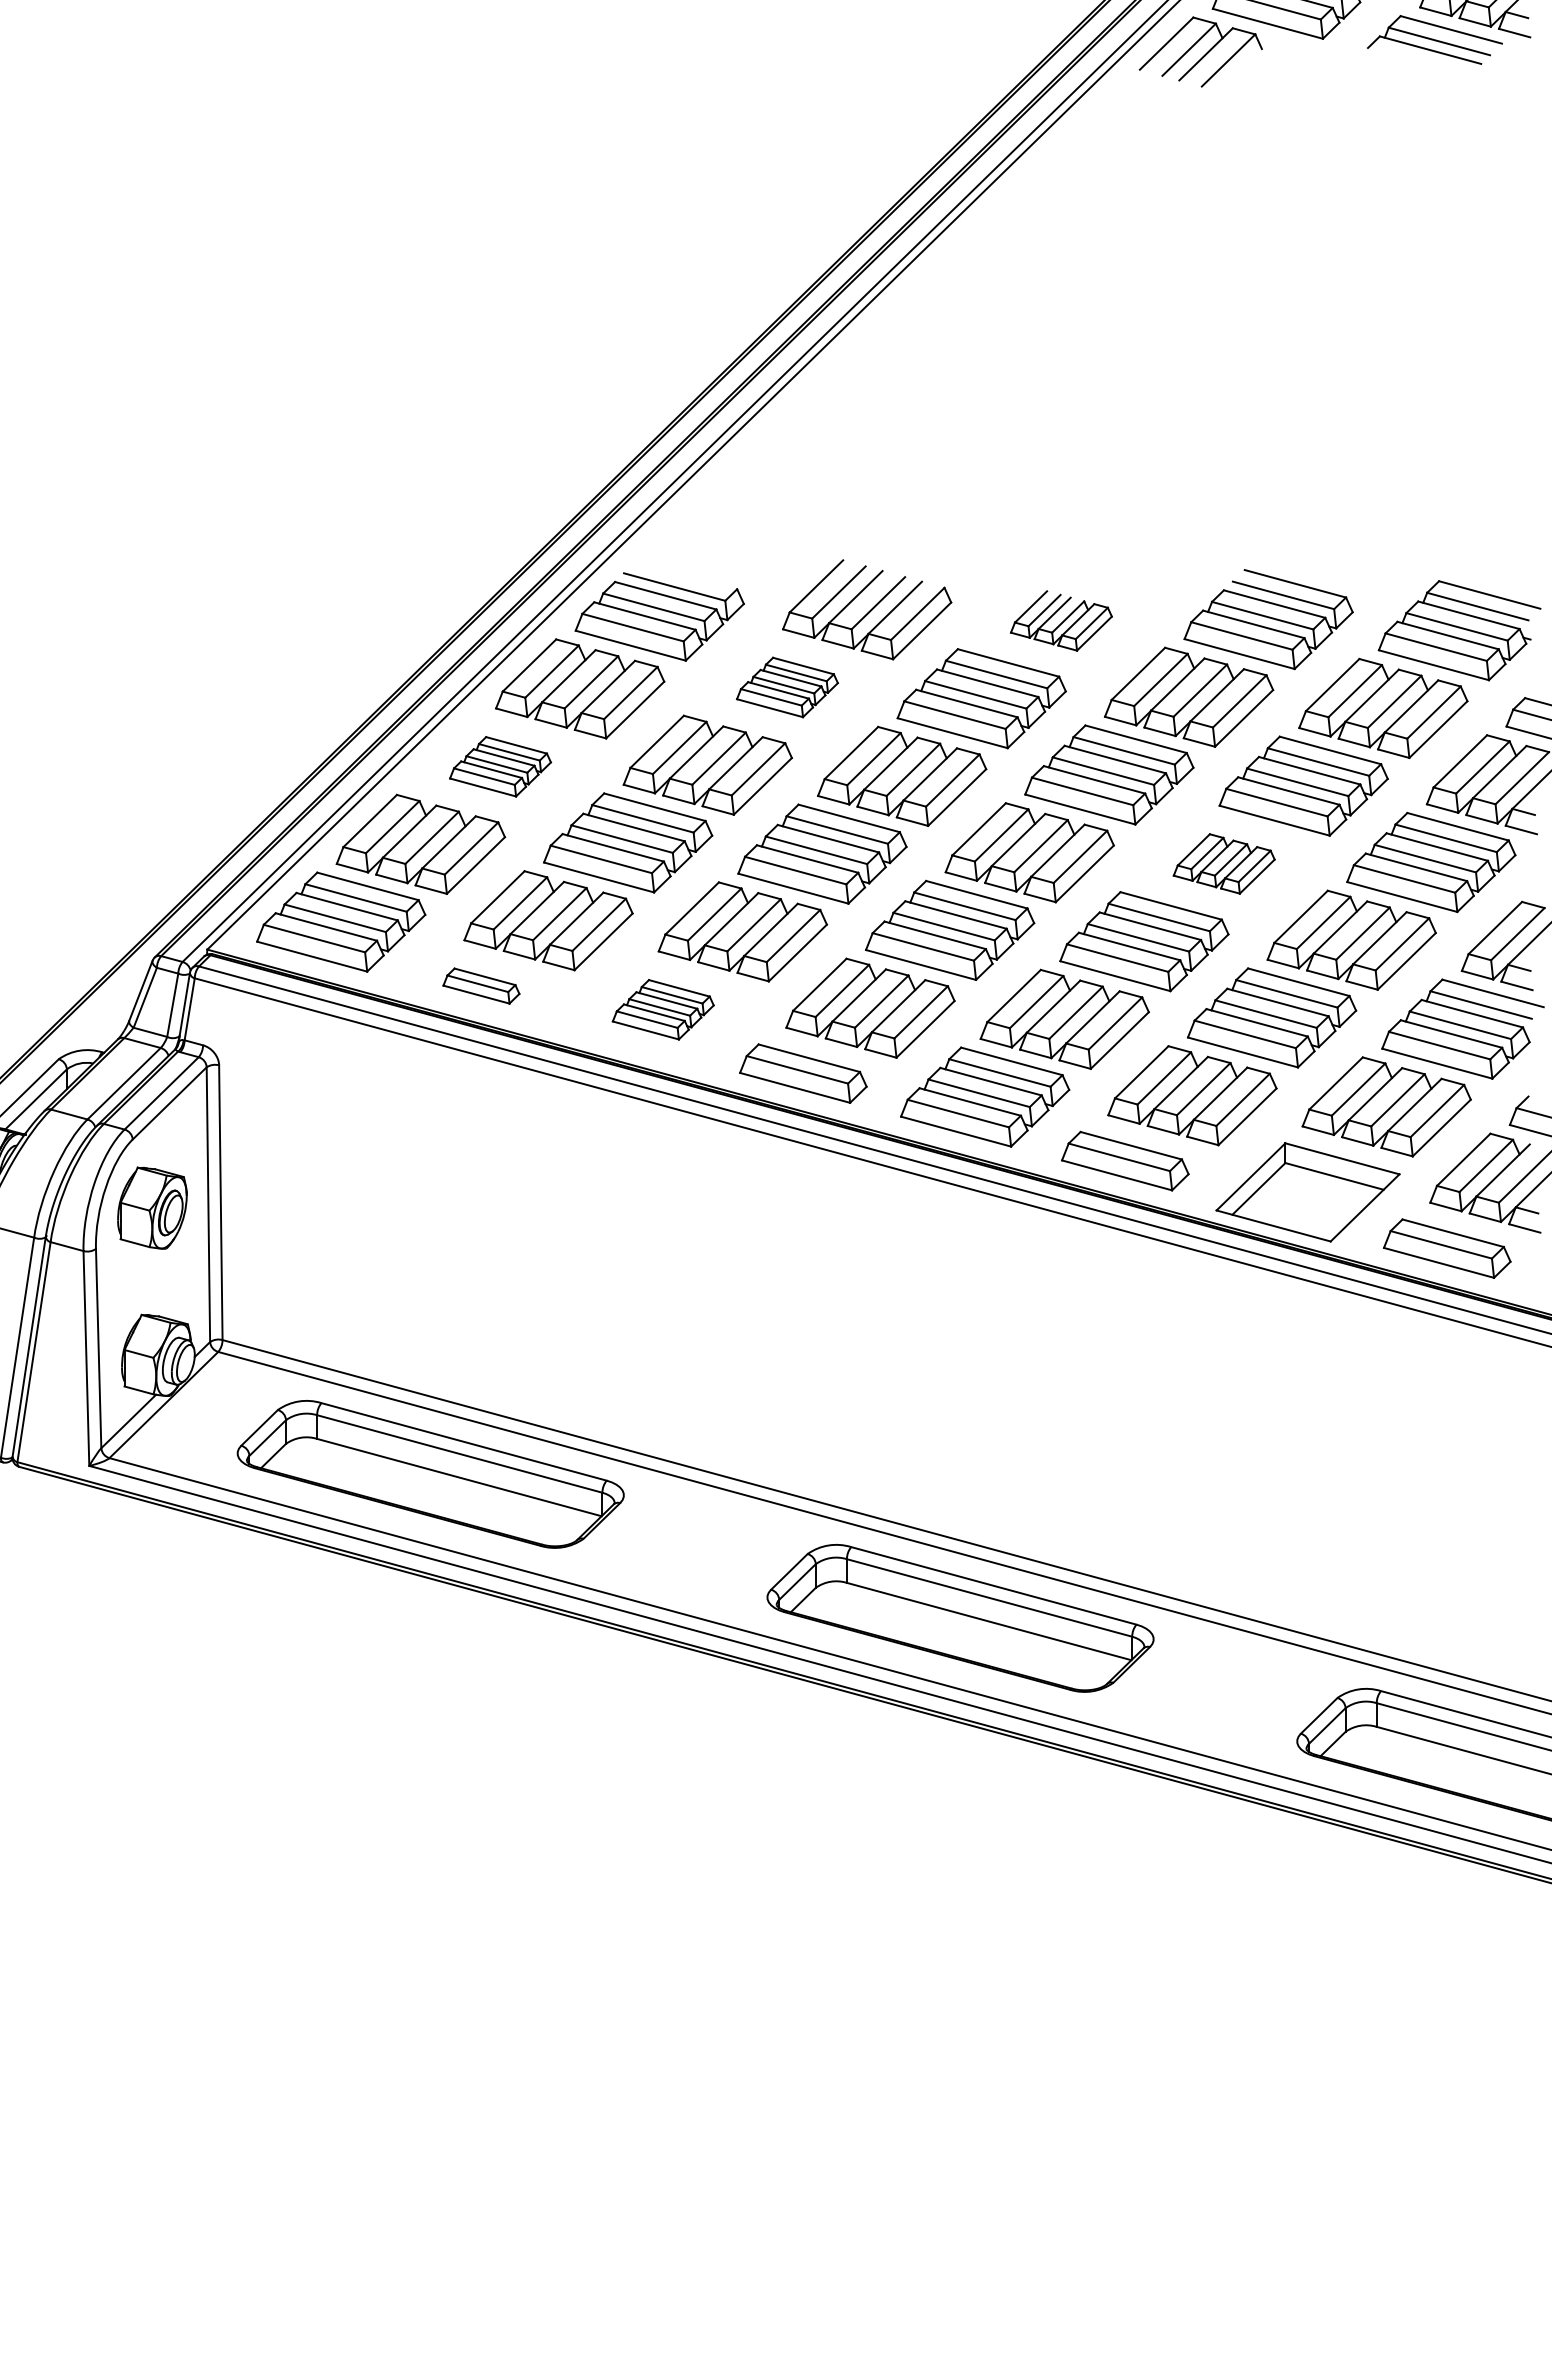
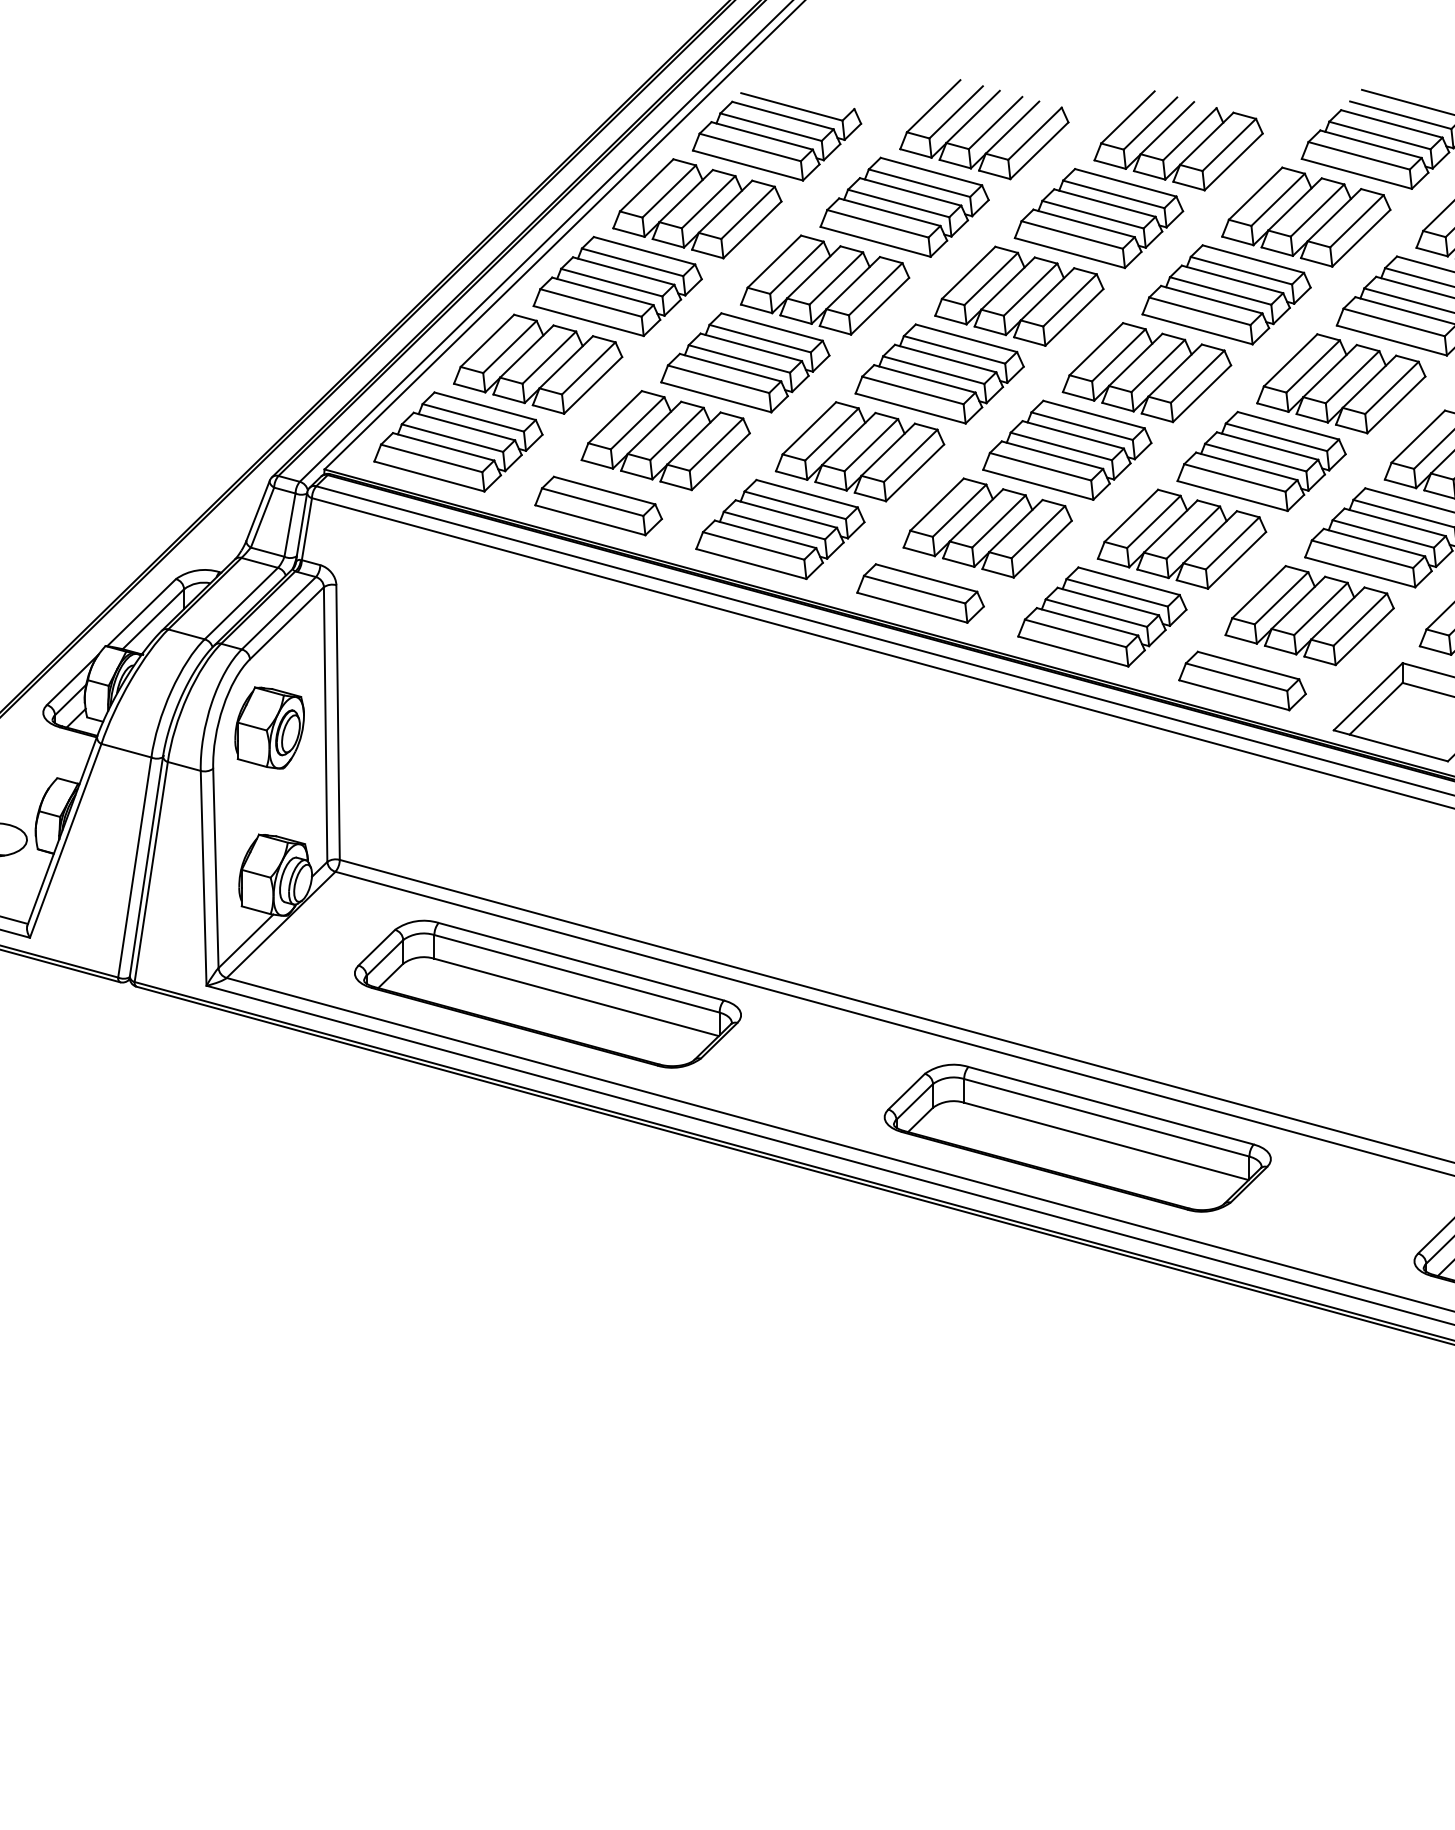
part: (1061, 620) -> (1178, 140), size x1.67
part: (787, 687) -> (904, 207), size x1.67
part: (500, 766) -> (617, 286), size x1.67
part: (1224, 863) -> (1341, 383), size x1.67
part: (481, 985) -> (598, 505), size x1.67
part: (663, 1009) -> (780, 529), size x1.67

